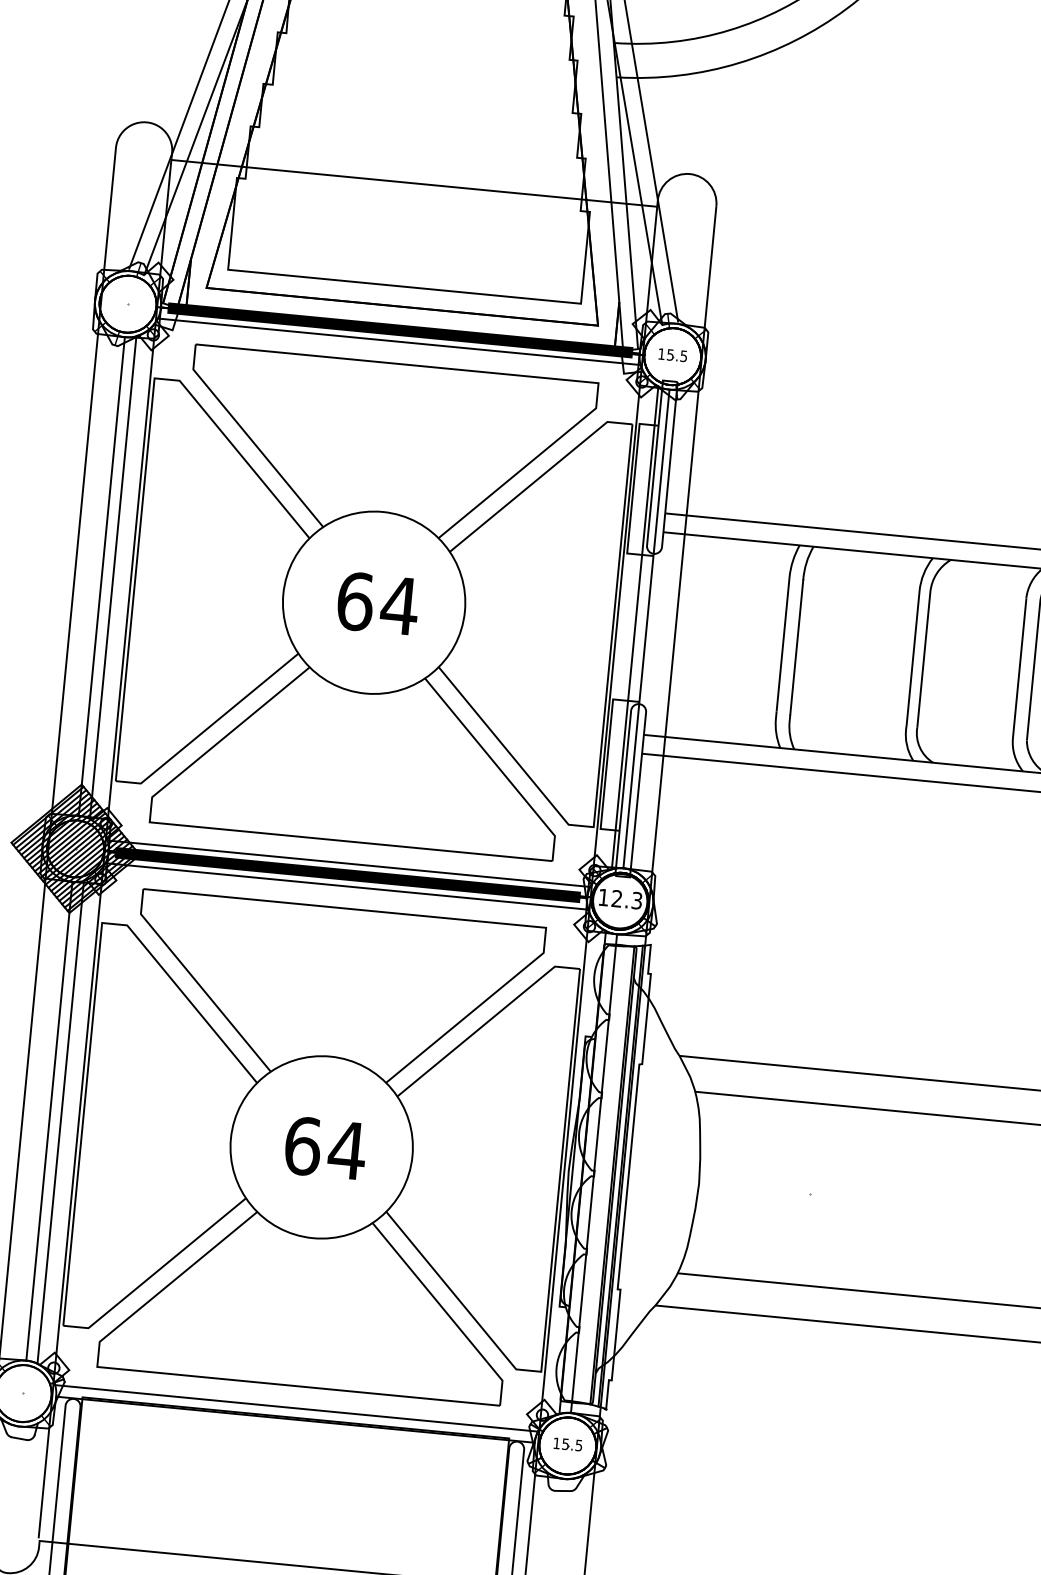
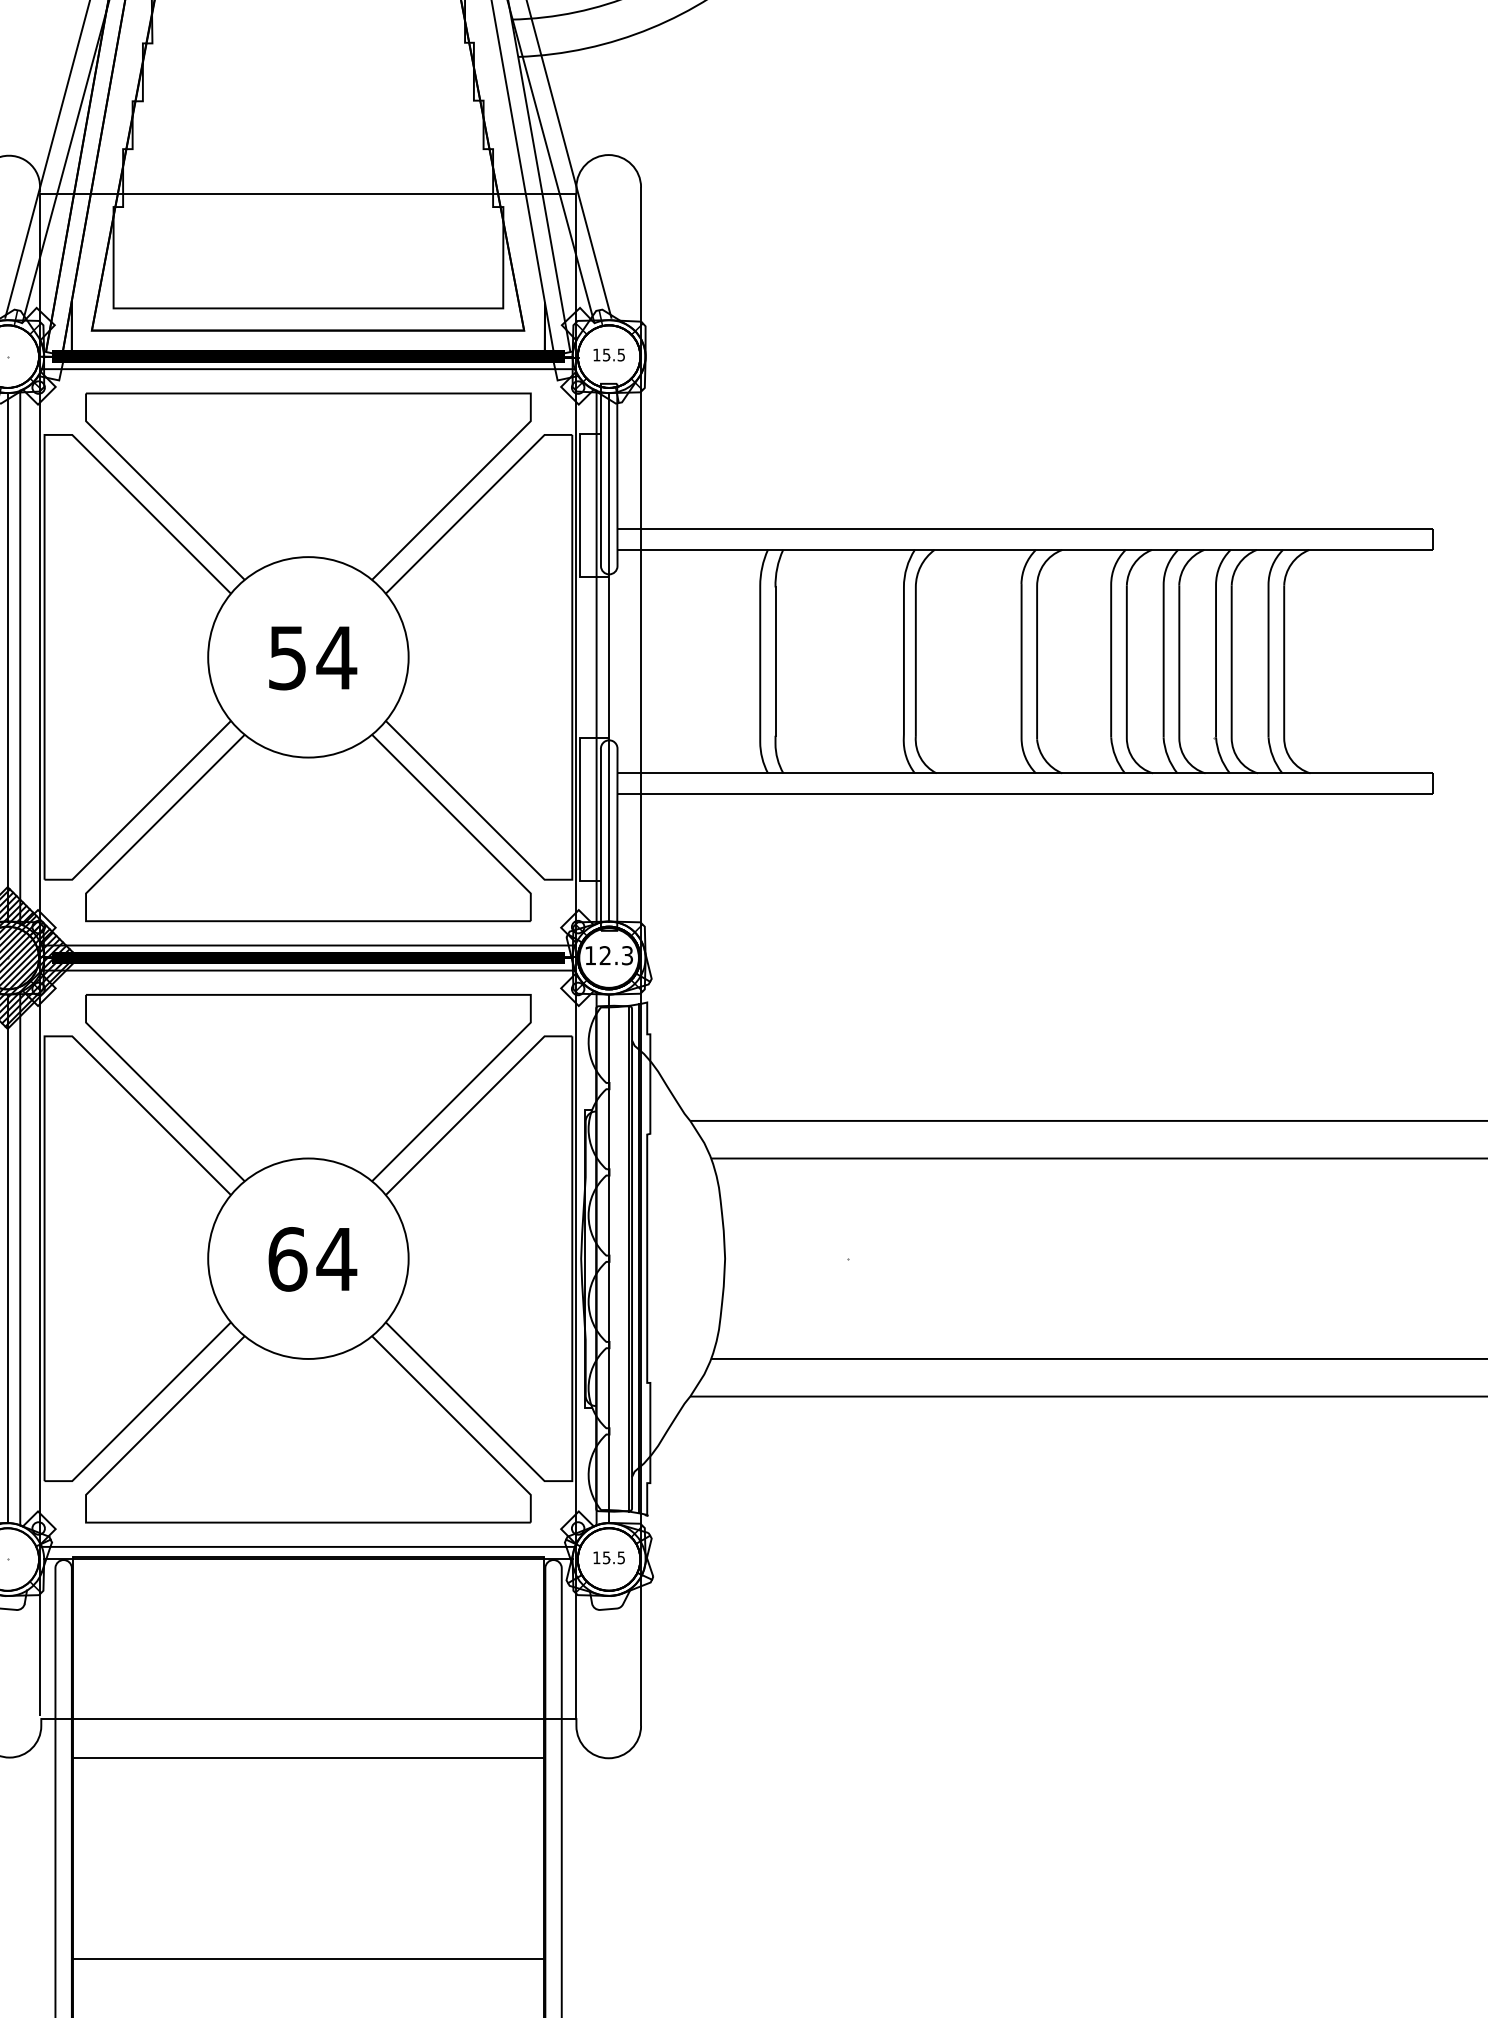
text: (355, 601) -> (287, 657), 64 -> 54

